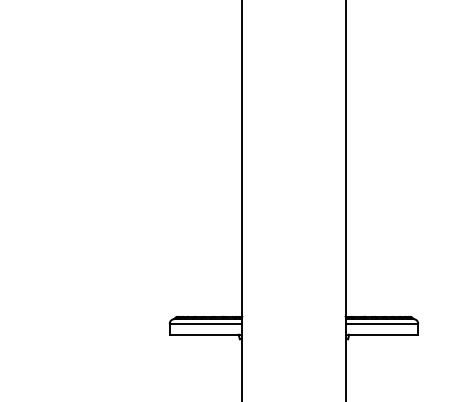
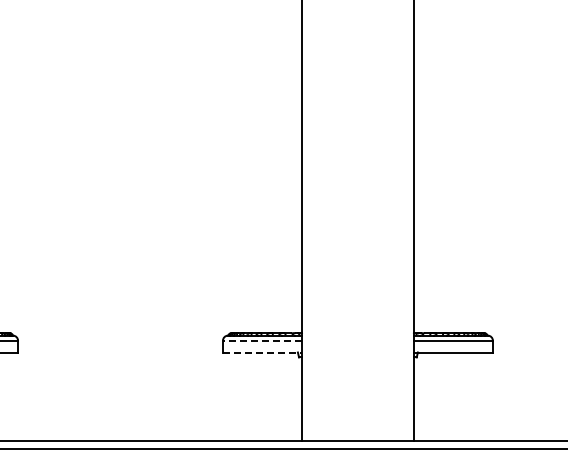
line: (205, 323) -> (261, 340), solid -> dashed
line: (206, 334) -> (262, 352), solid -> dashed

